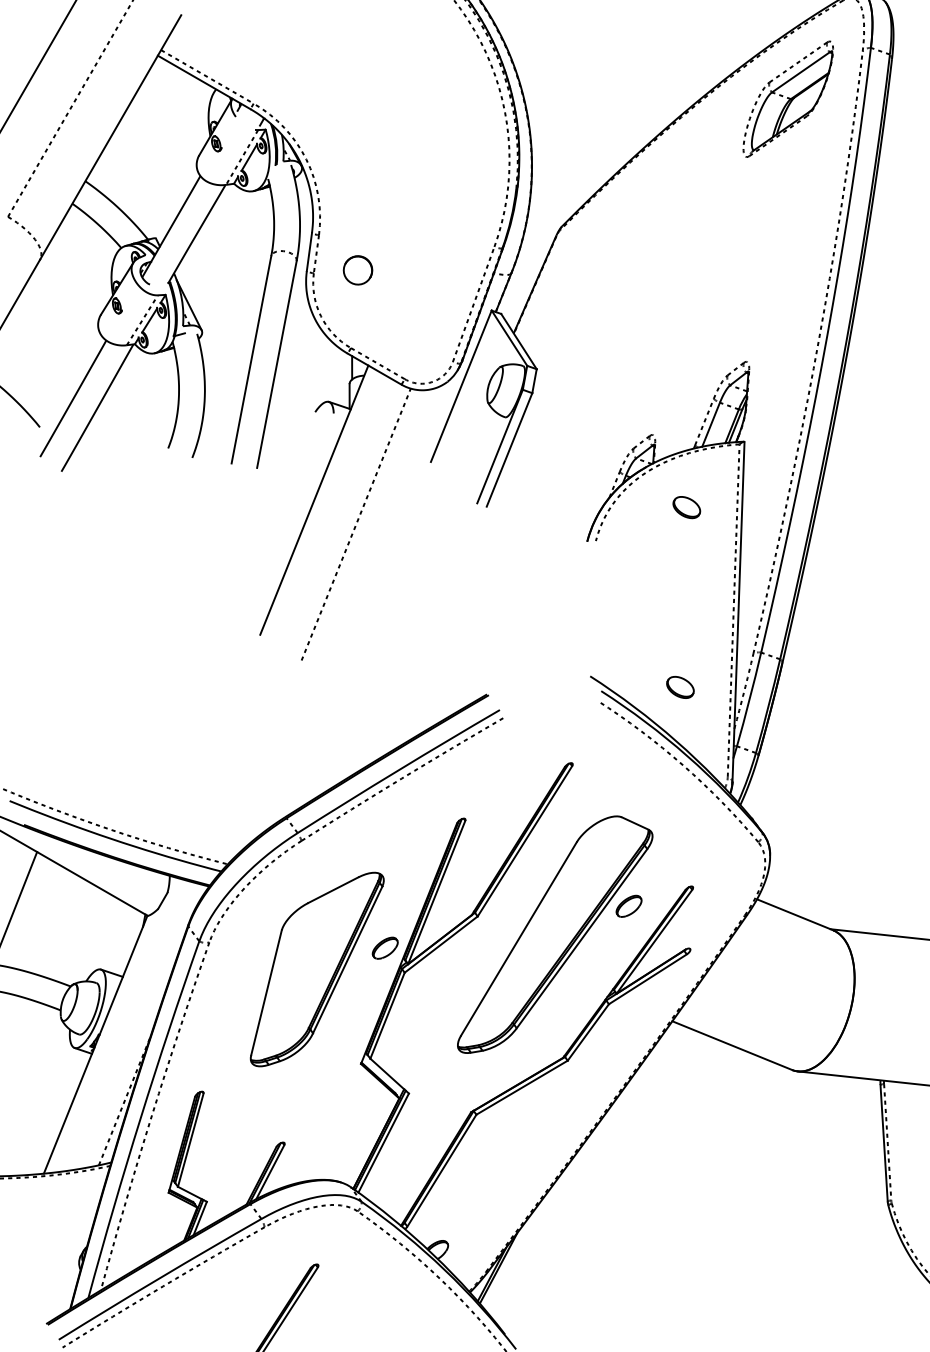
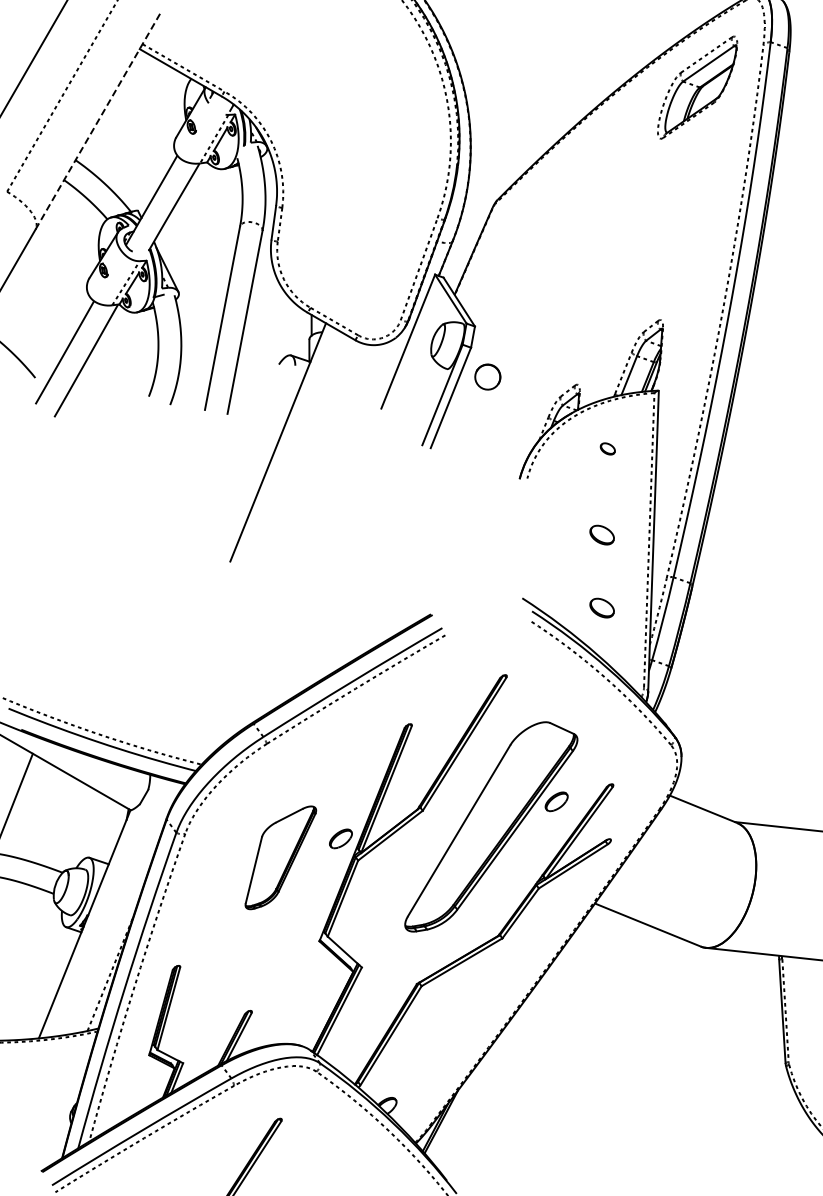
line: (111, 137) -> (98, 121), solid -> dashed
part: (357, 269) -> (487, 376), moved
part: (686, 507) -> (607, 448), size x0.6
line: (355, 524) -> (314, 463), removed
part: (679, 604) -> (601, 534), added
part: (316, 969) -> (280, 857), size x0.6

